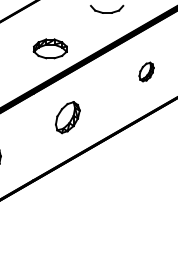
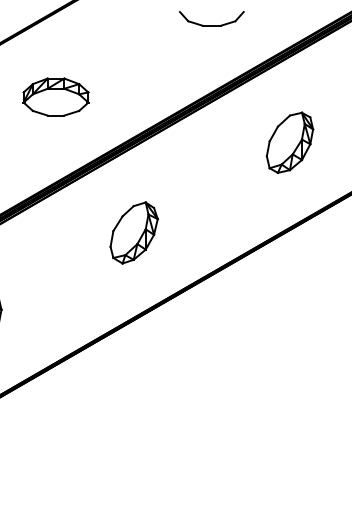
part: (49, 48) -> (54, 96), moved
part: (146, 71) -> (289, 141), size x1.67

